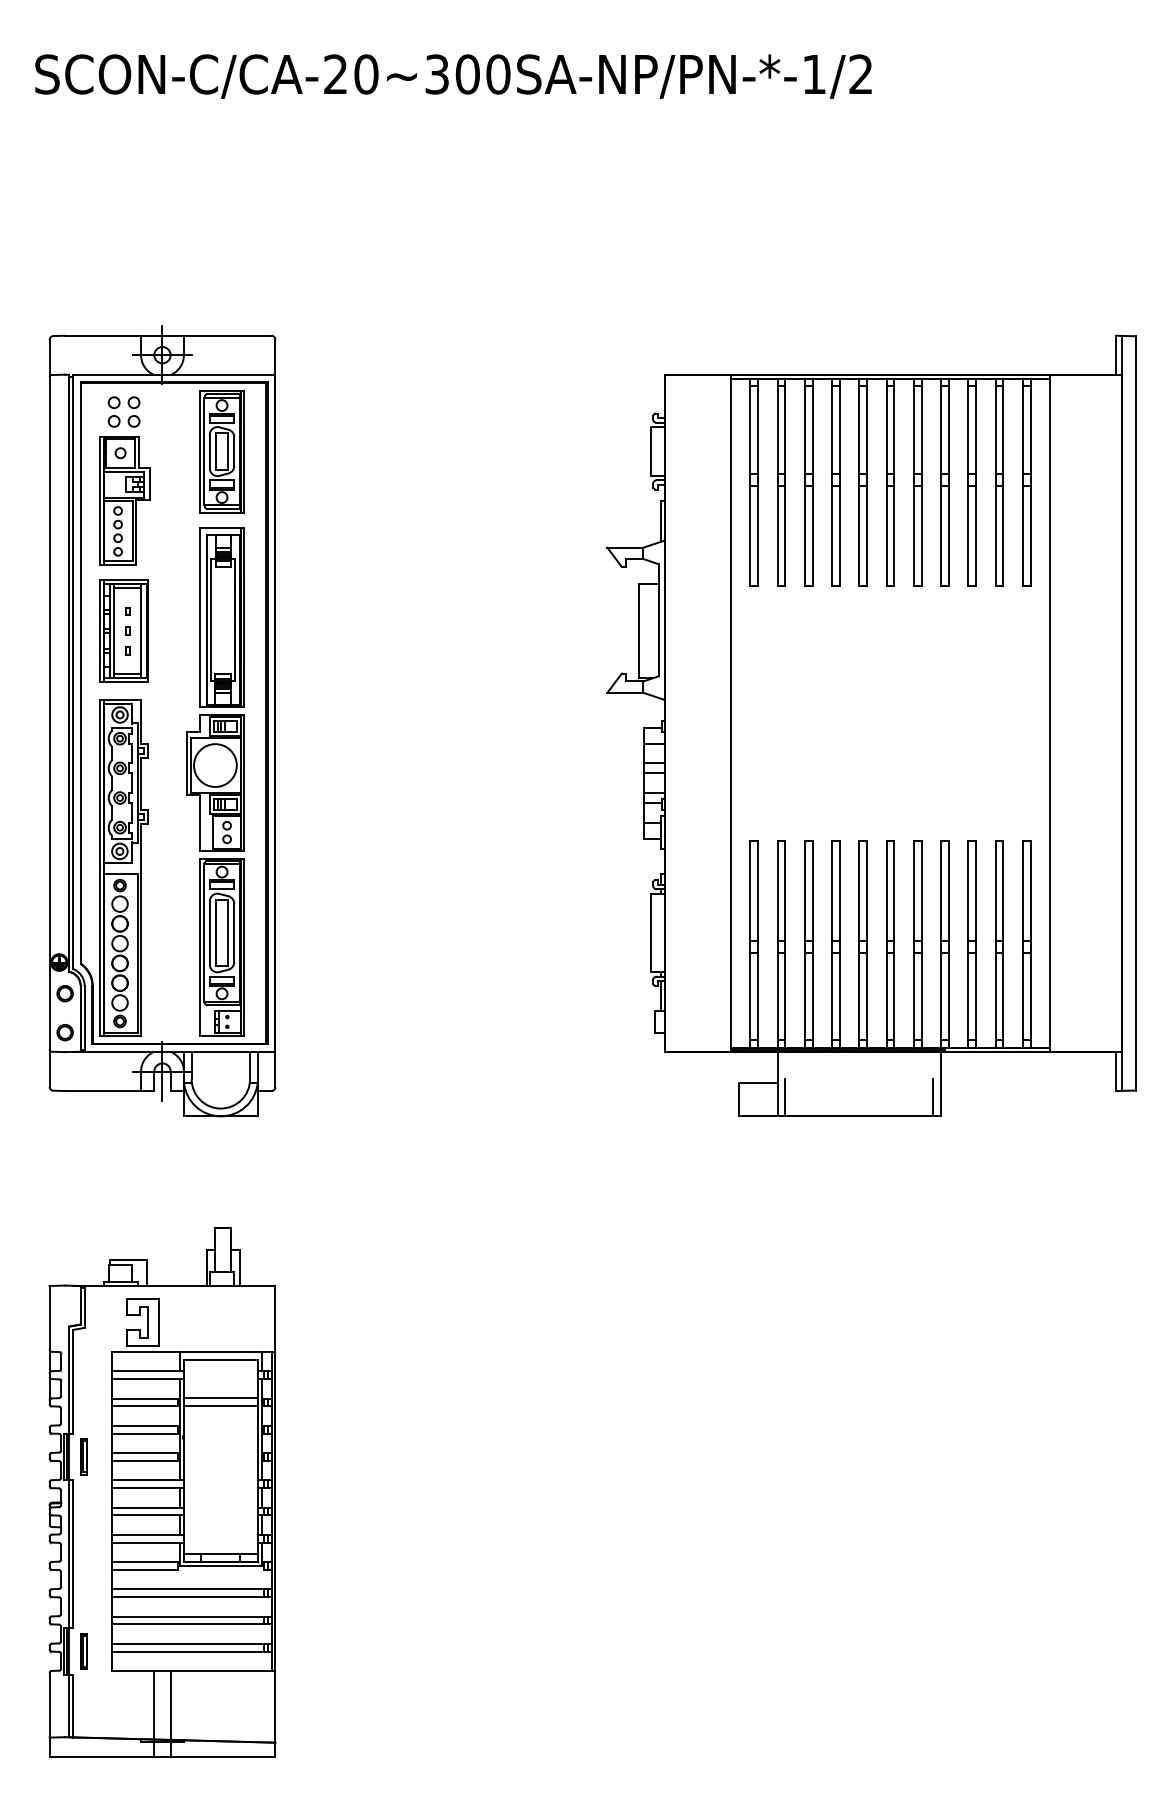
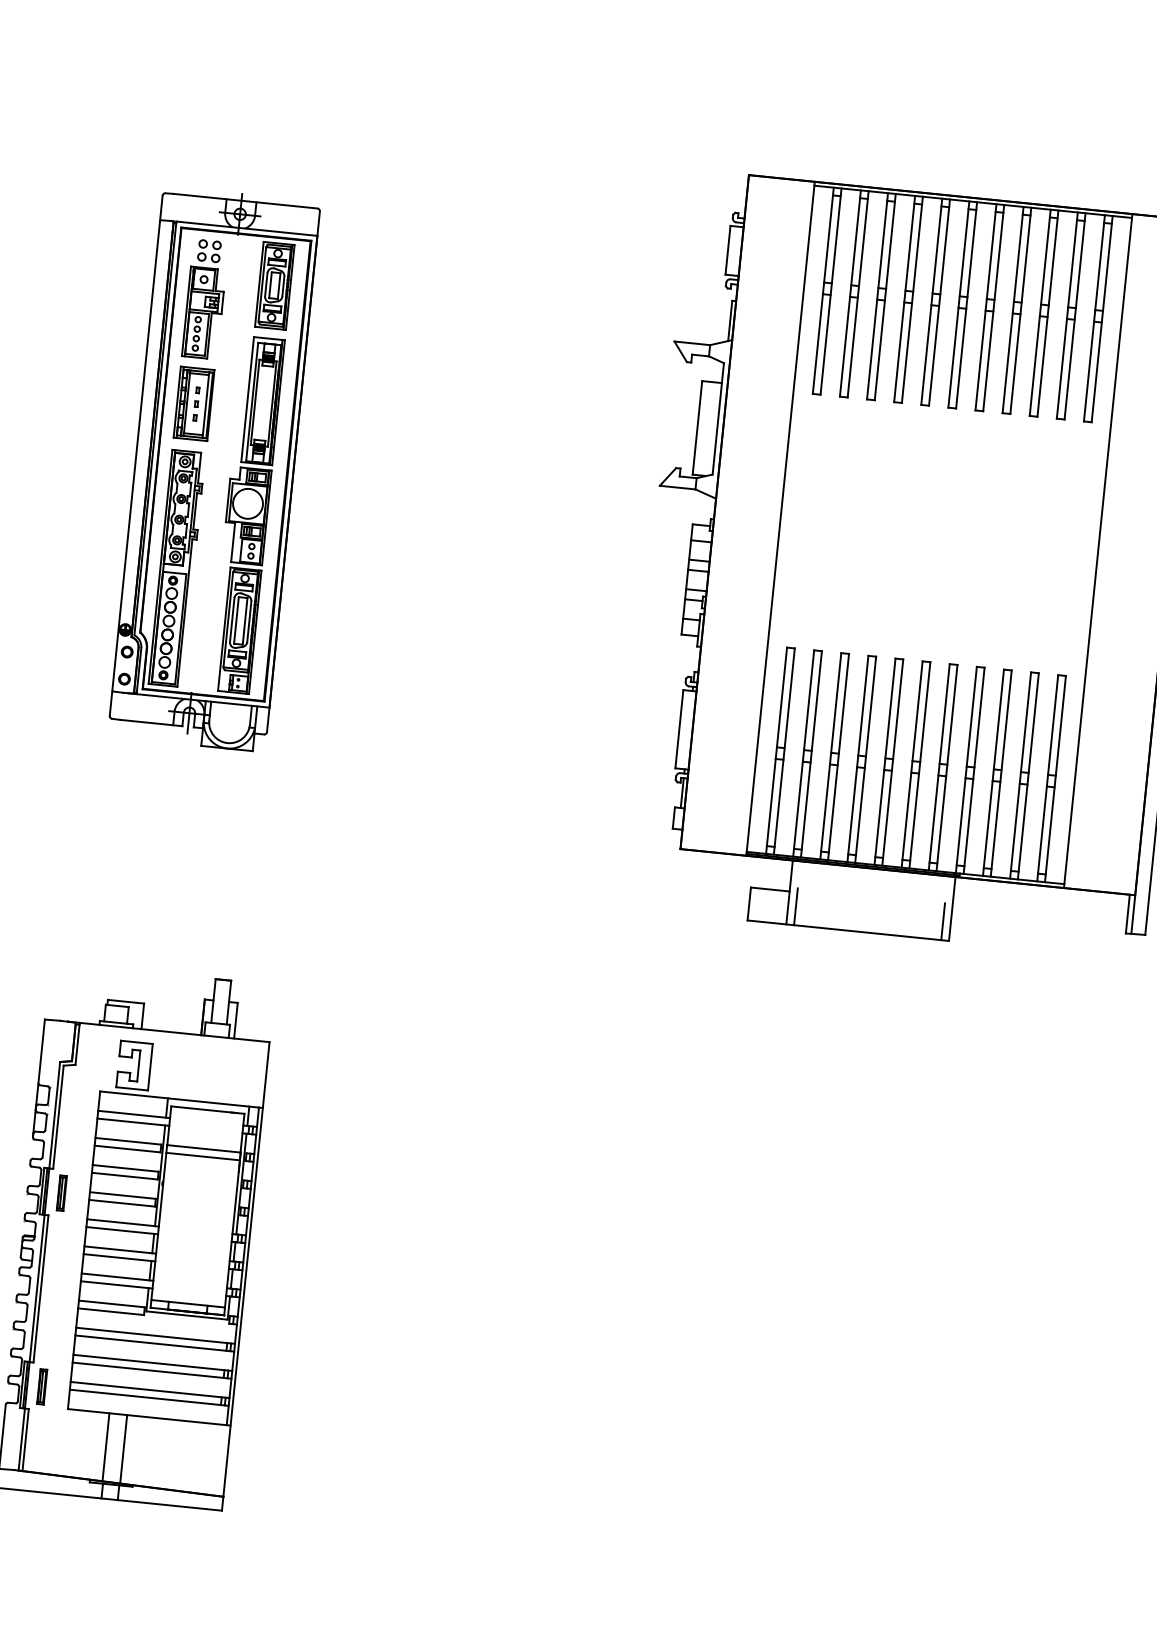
part: (162, 721) -> (214, 469), size x0.7

